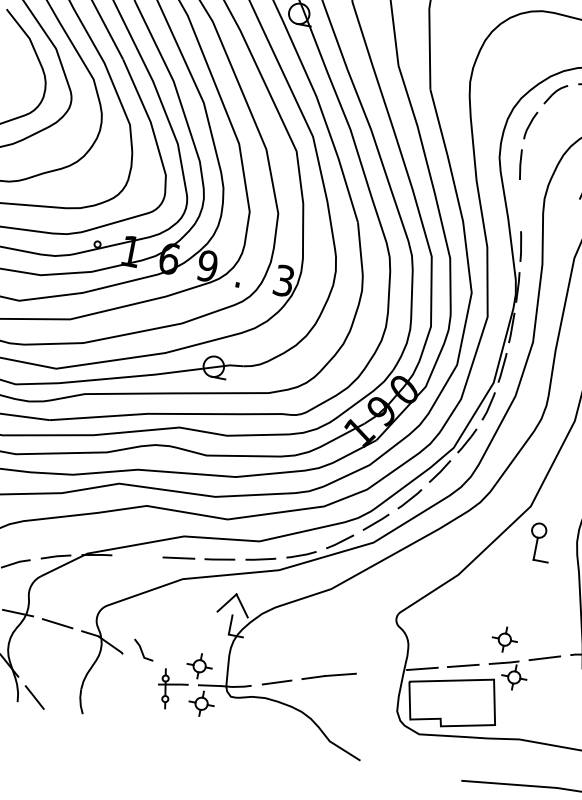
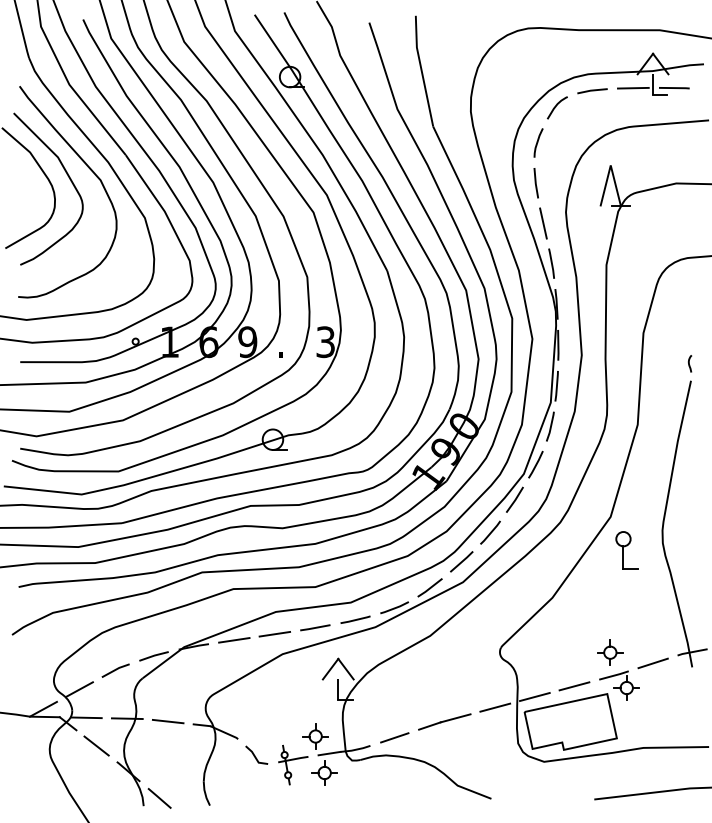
line: (520, 205) -> (543, 223), added
line: (138, 556) -> (234, 640), added
line: (142, 650) -> (255, 755), moved
line: (381, 671) -> (495, 707), added

